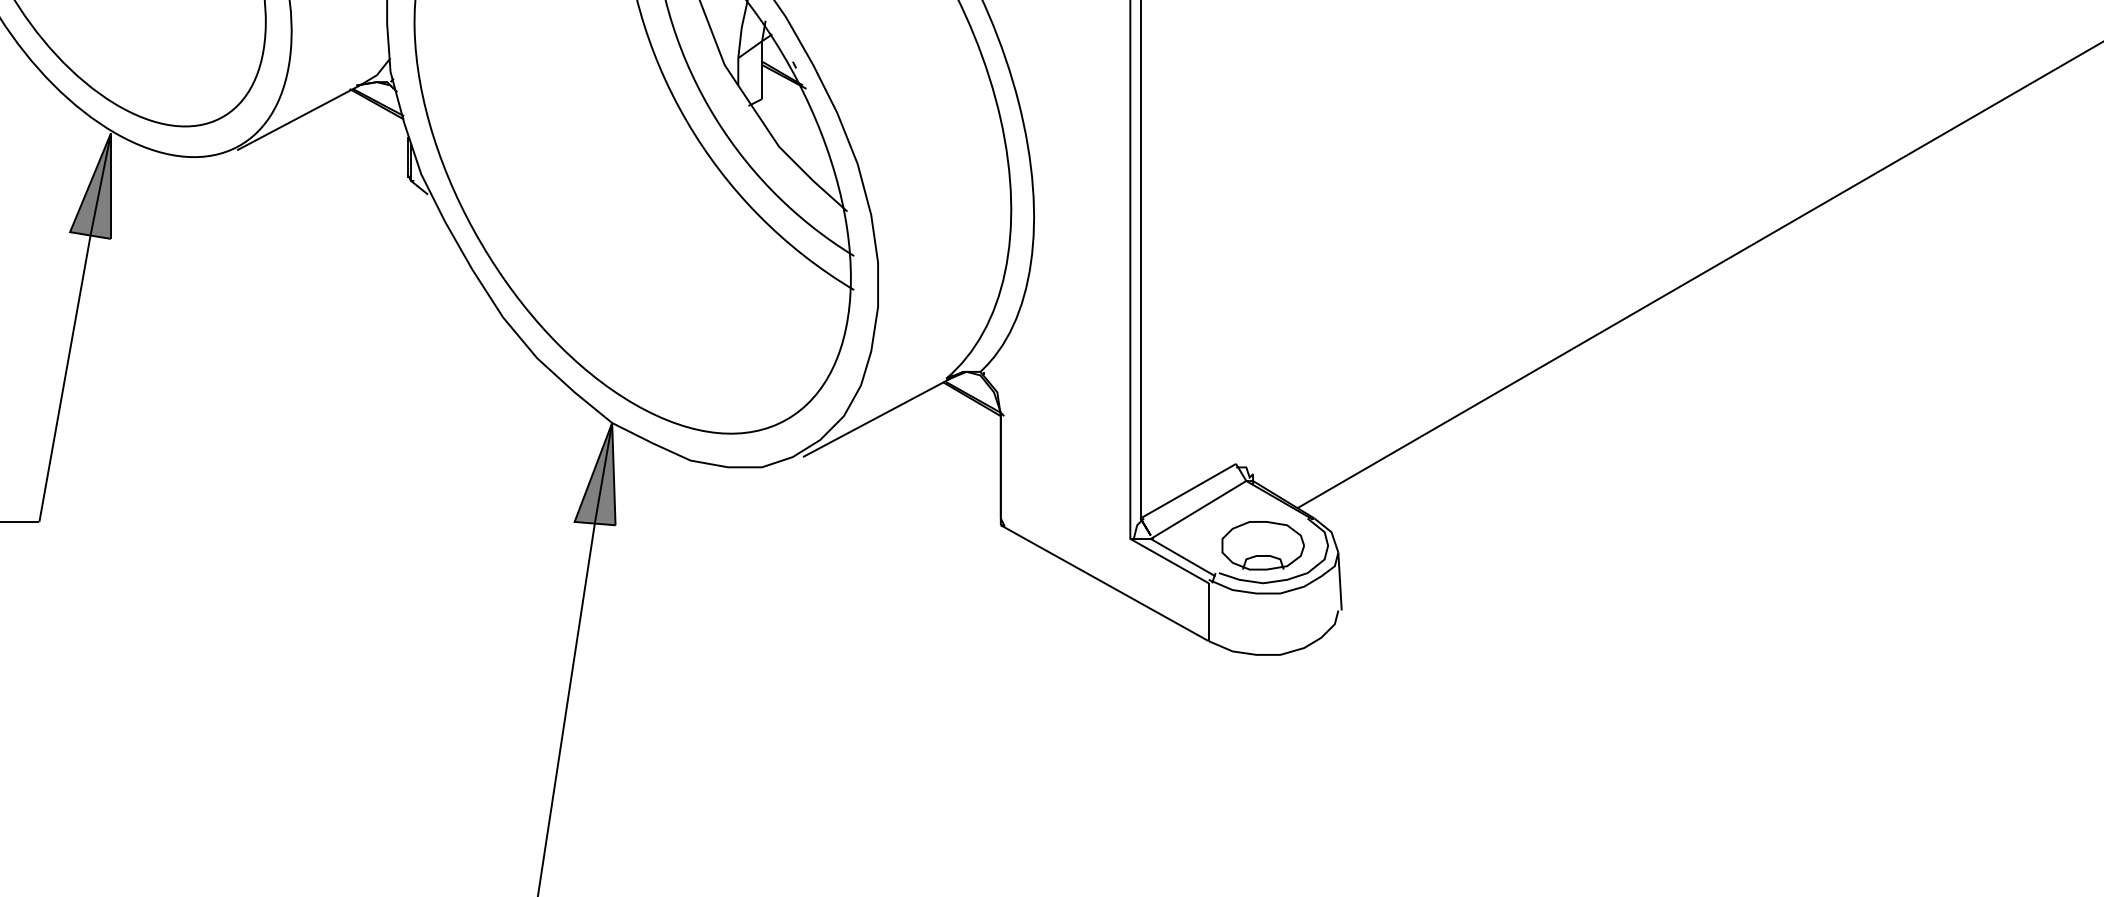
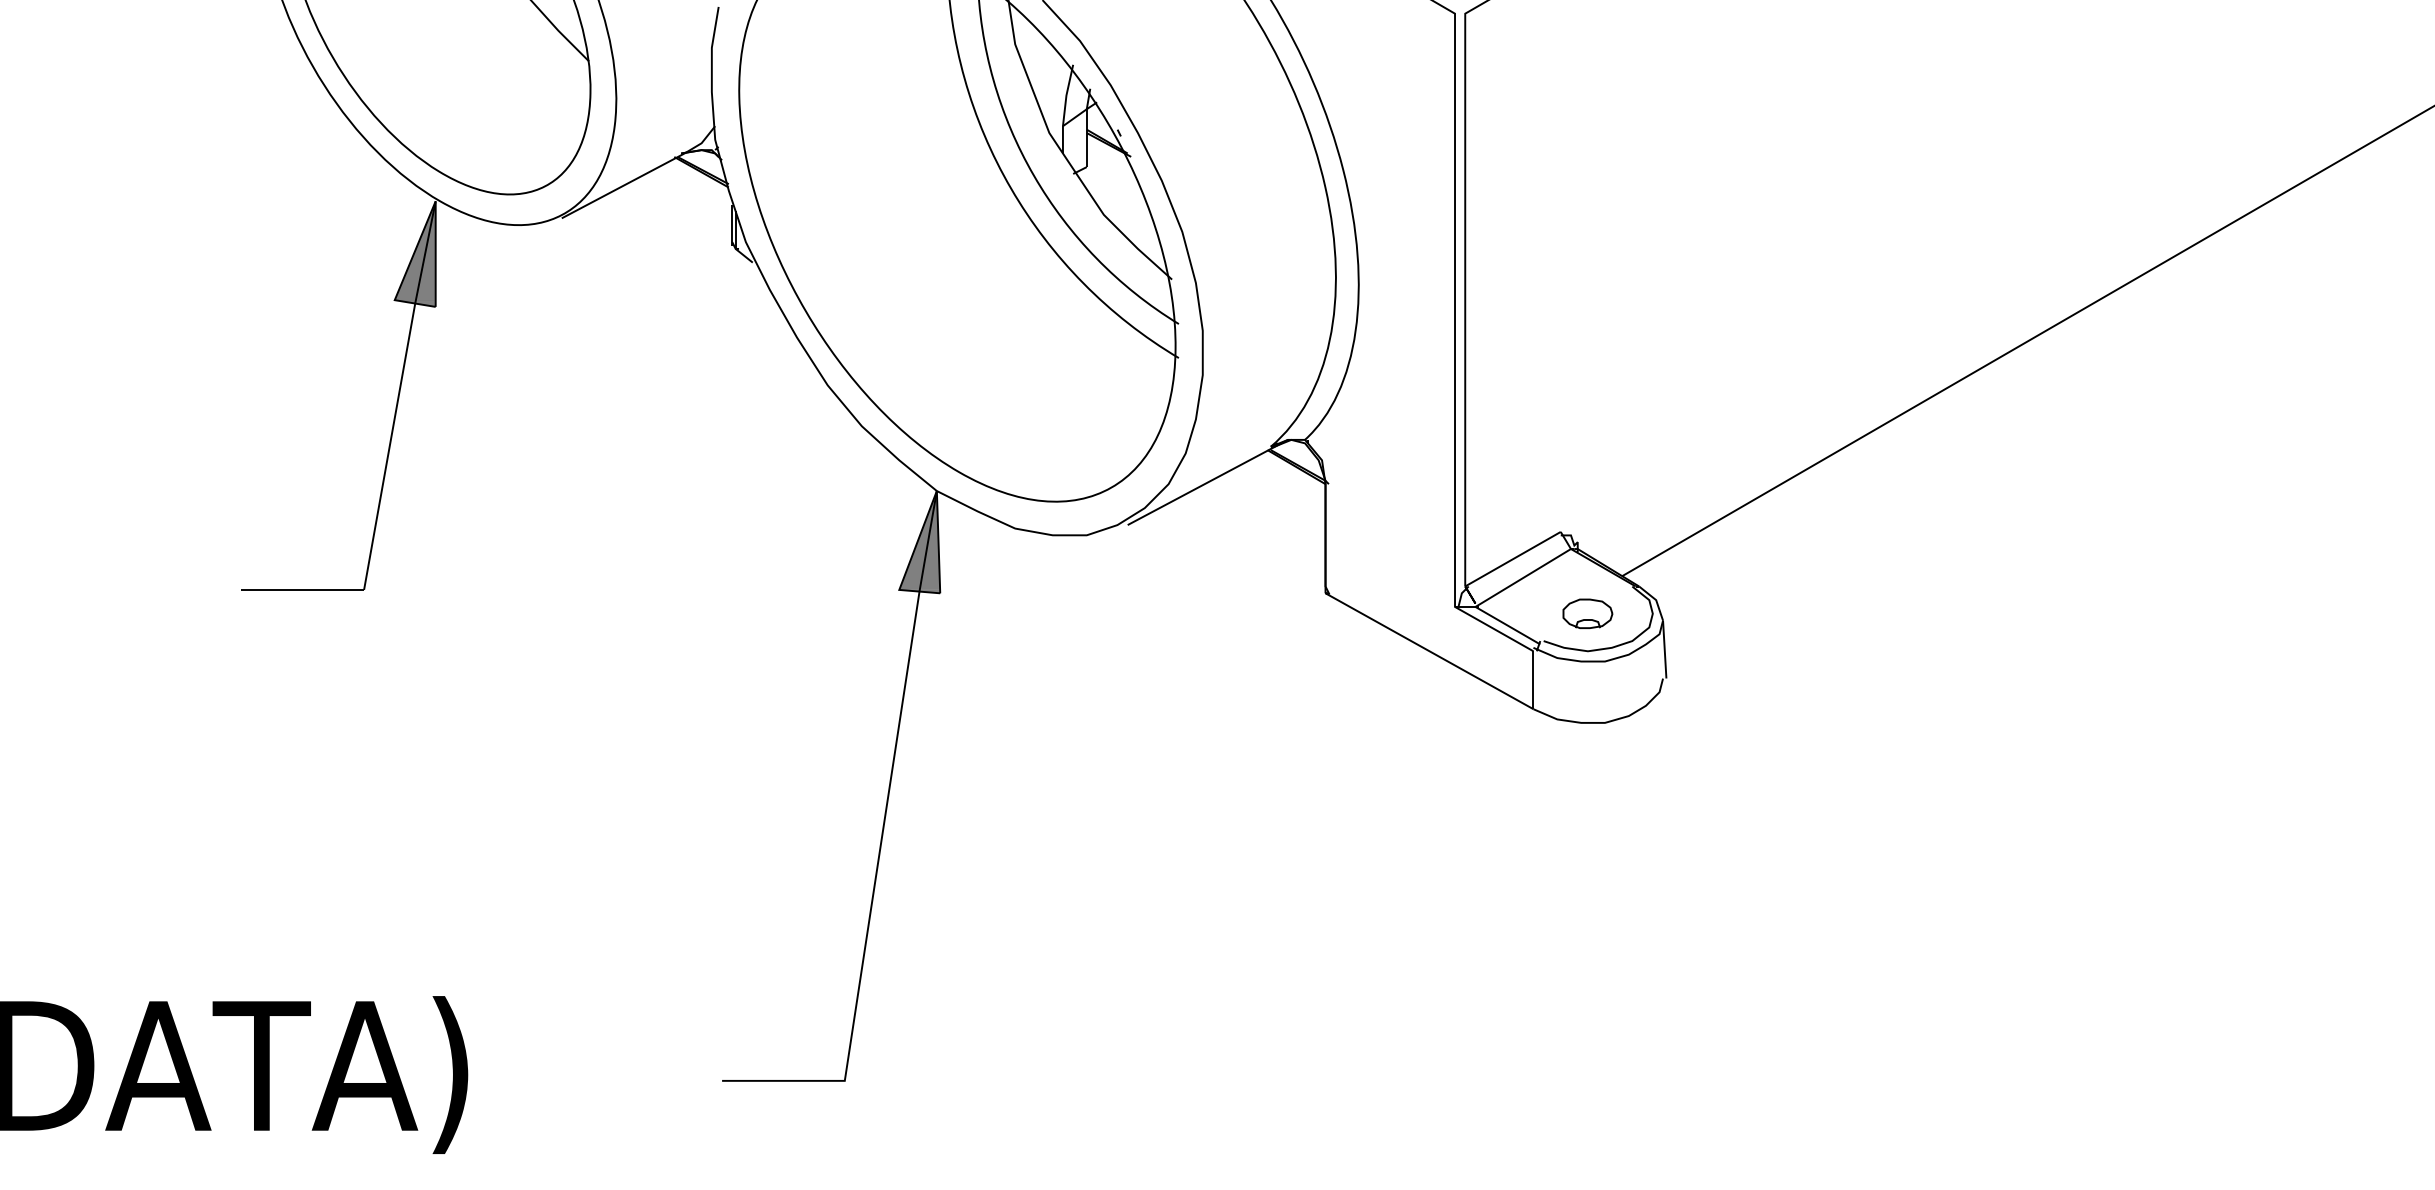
part: (1262, 545) -> (1587, 613), size x0.6

